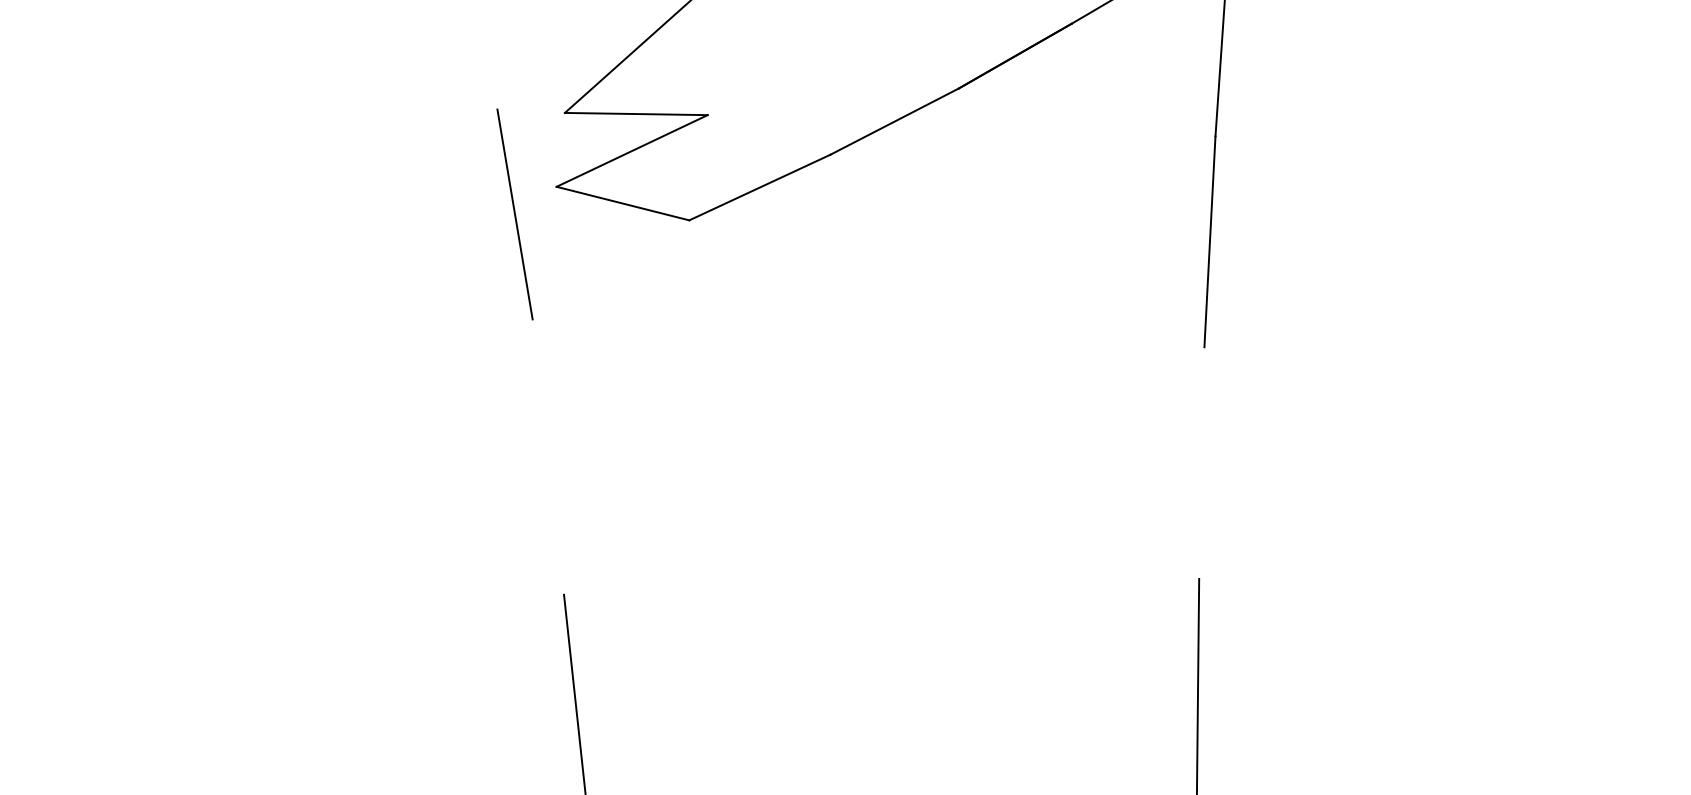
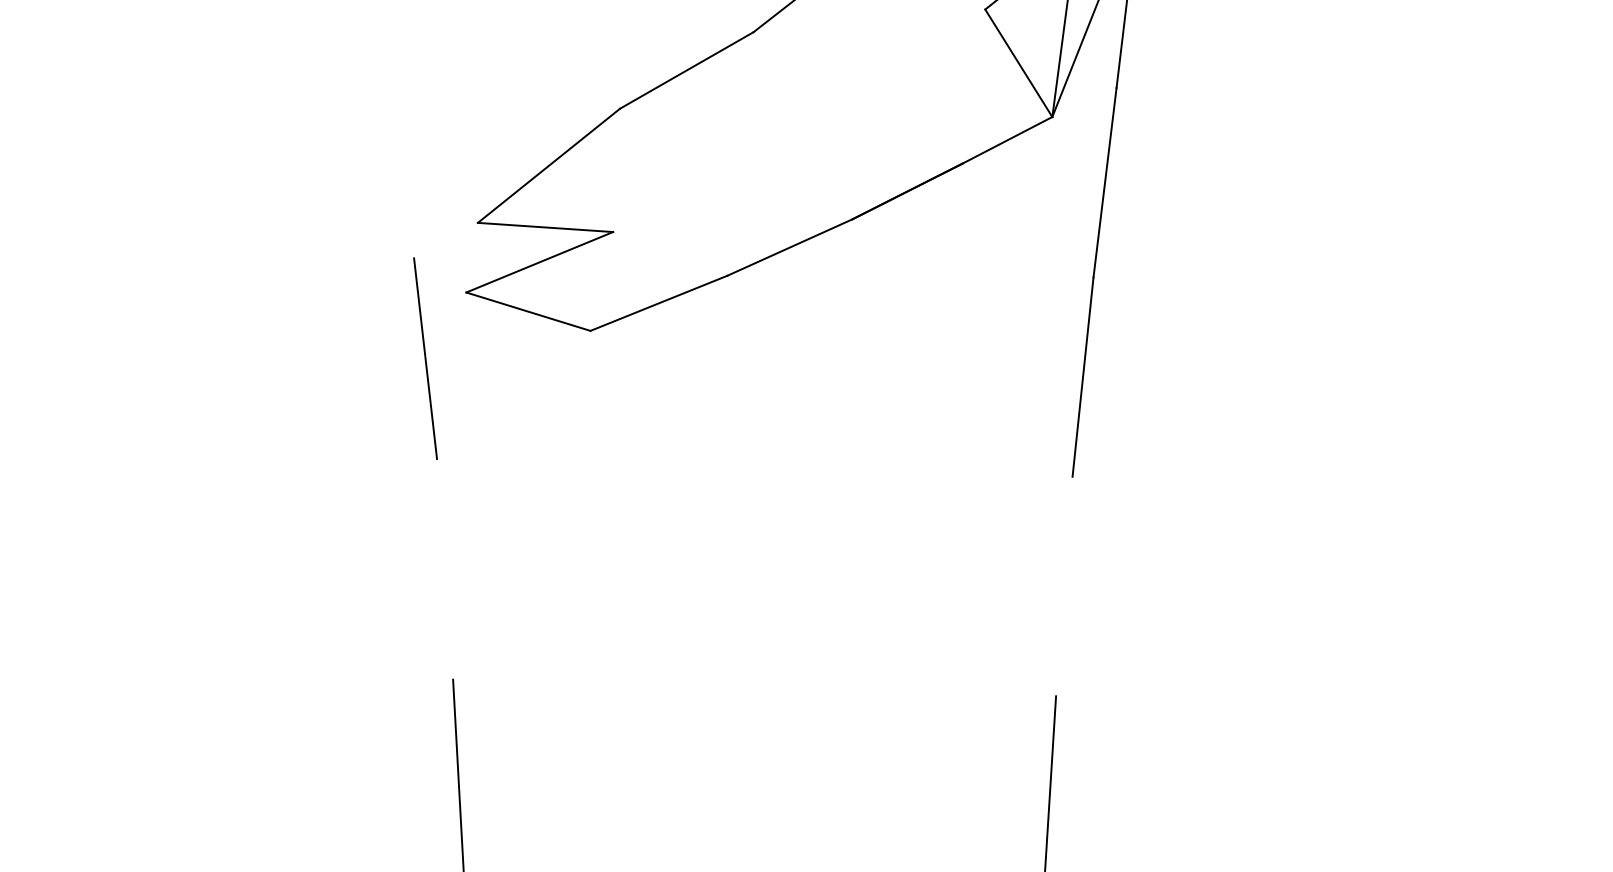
line: (514, 214) -> (425, 358), moved

